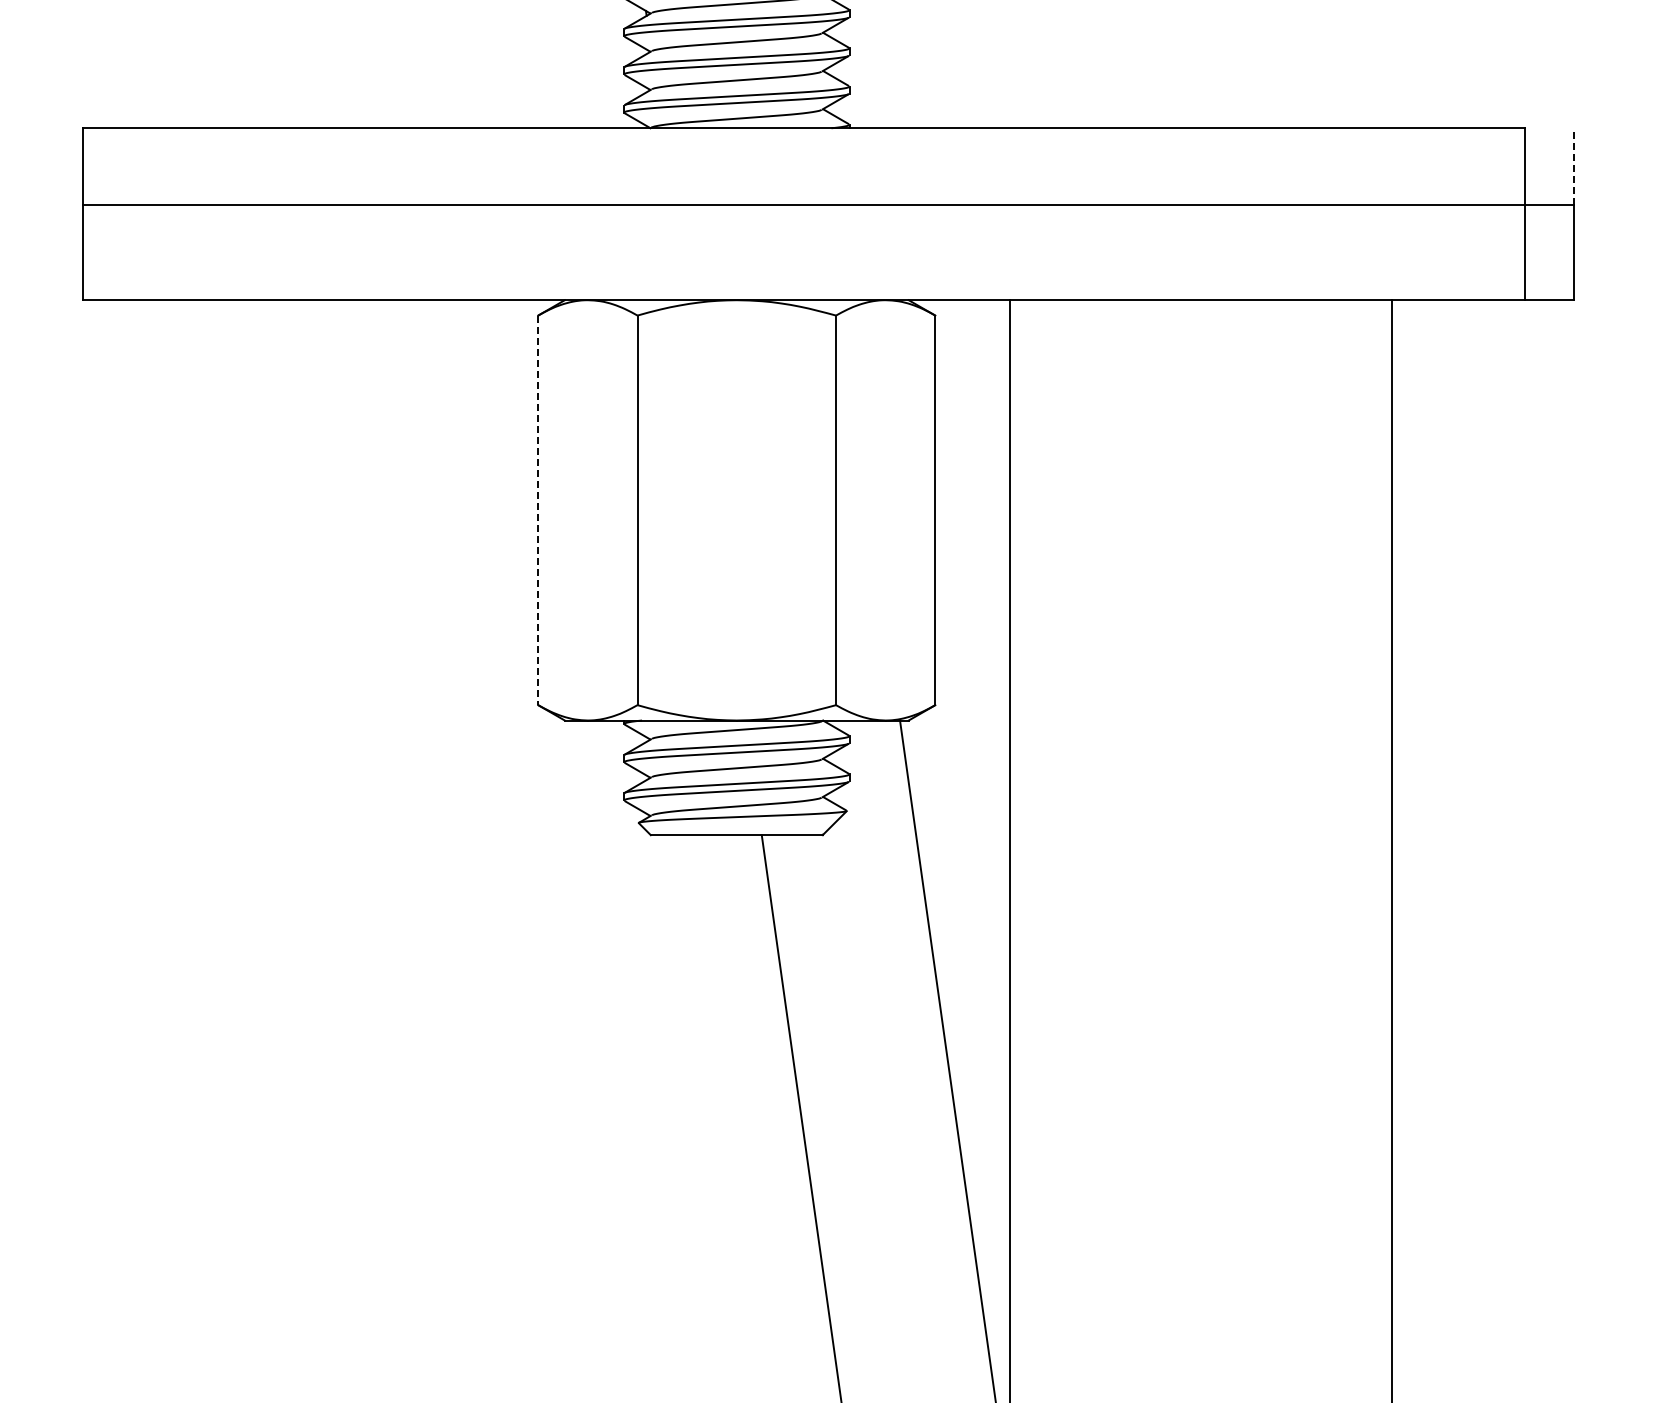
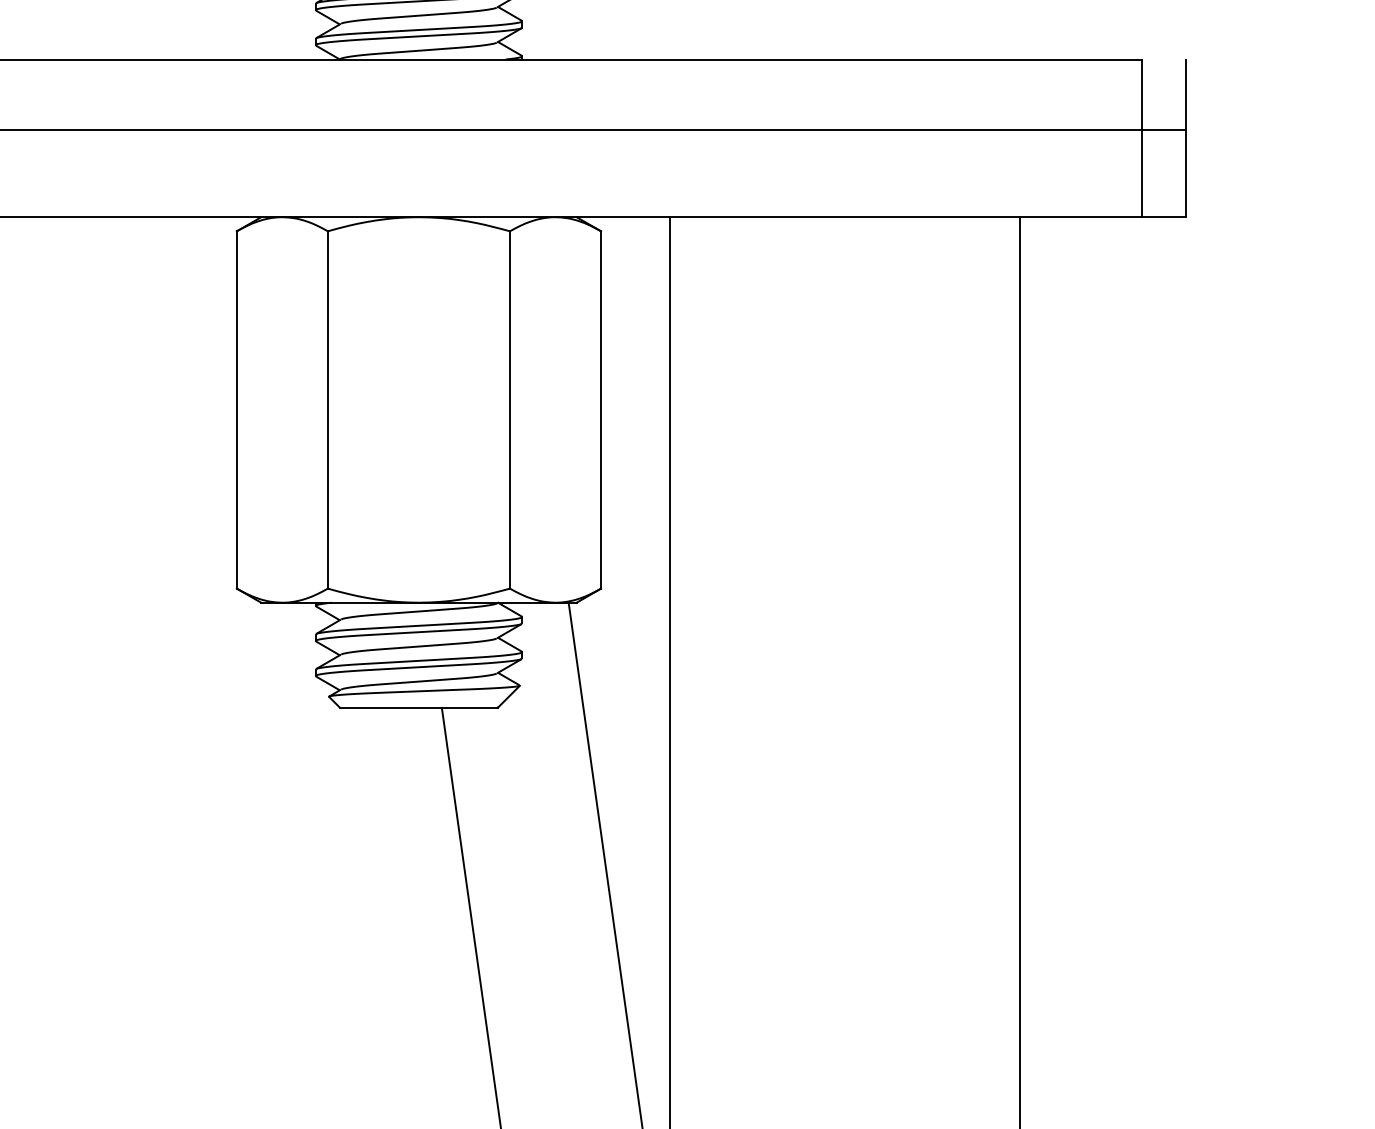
line: (1573, 165) -> (1186, 93), dashed -> solid
line: (538, 510) -> (237, 410), dashed -> solid

